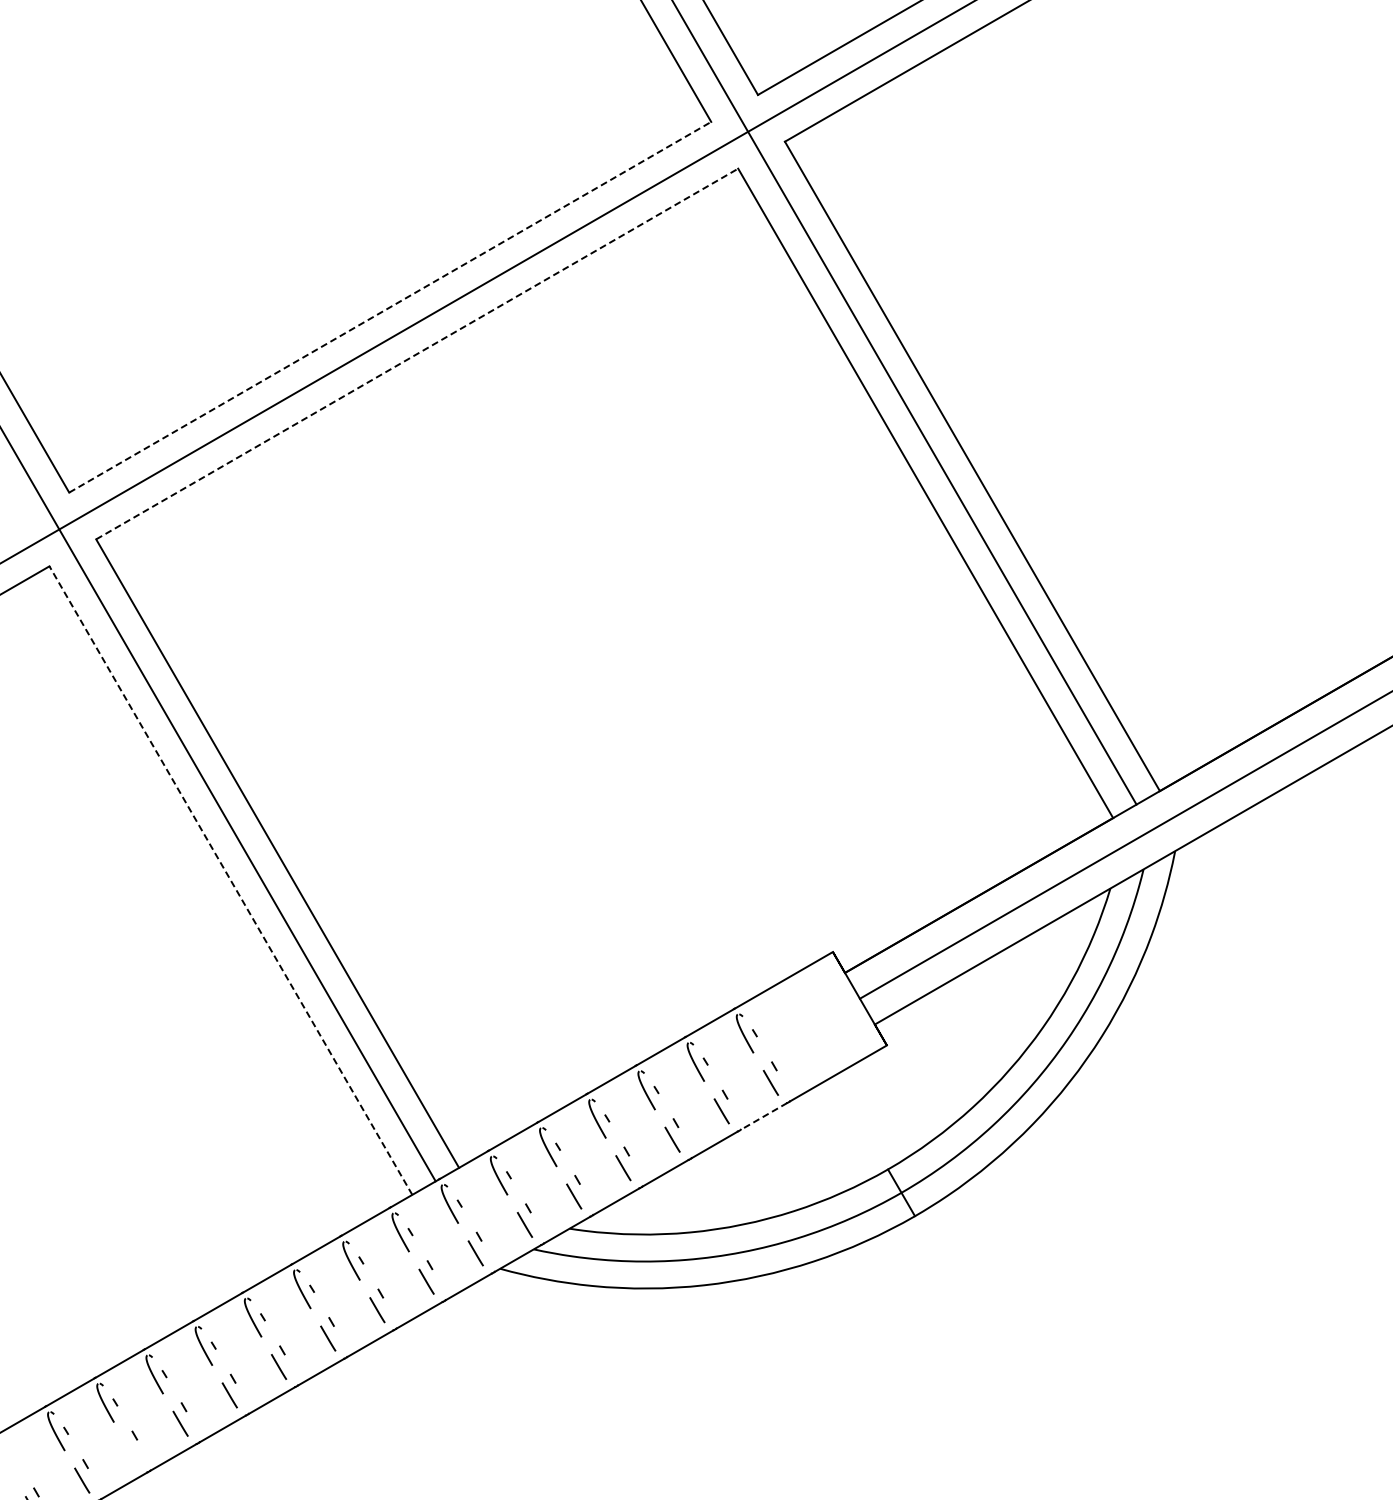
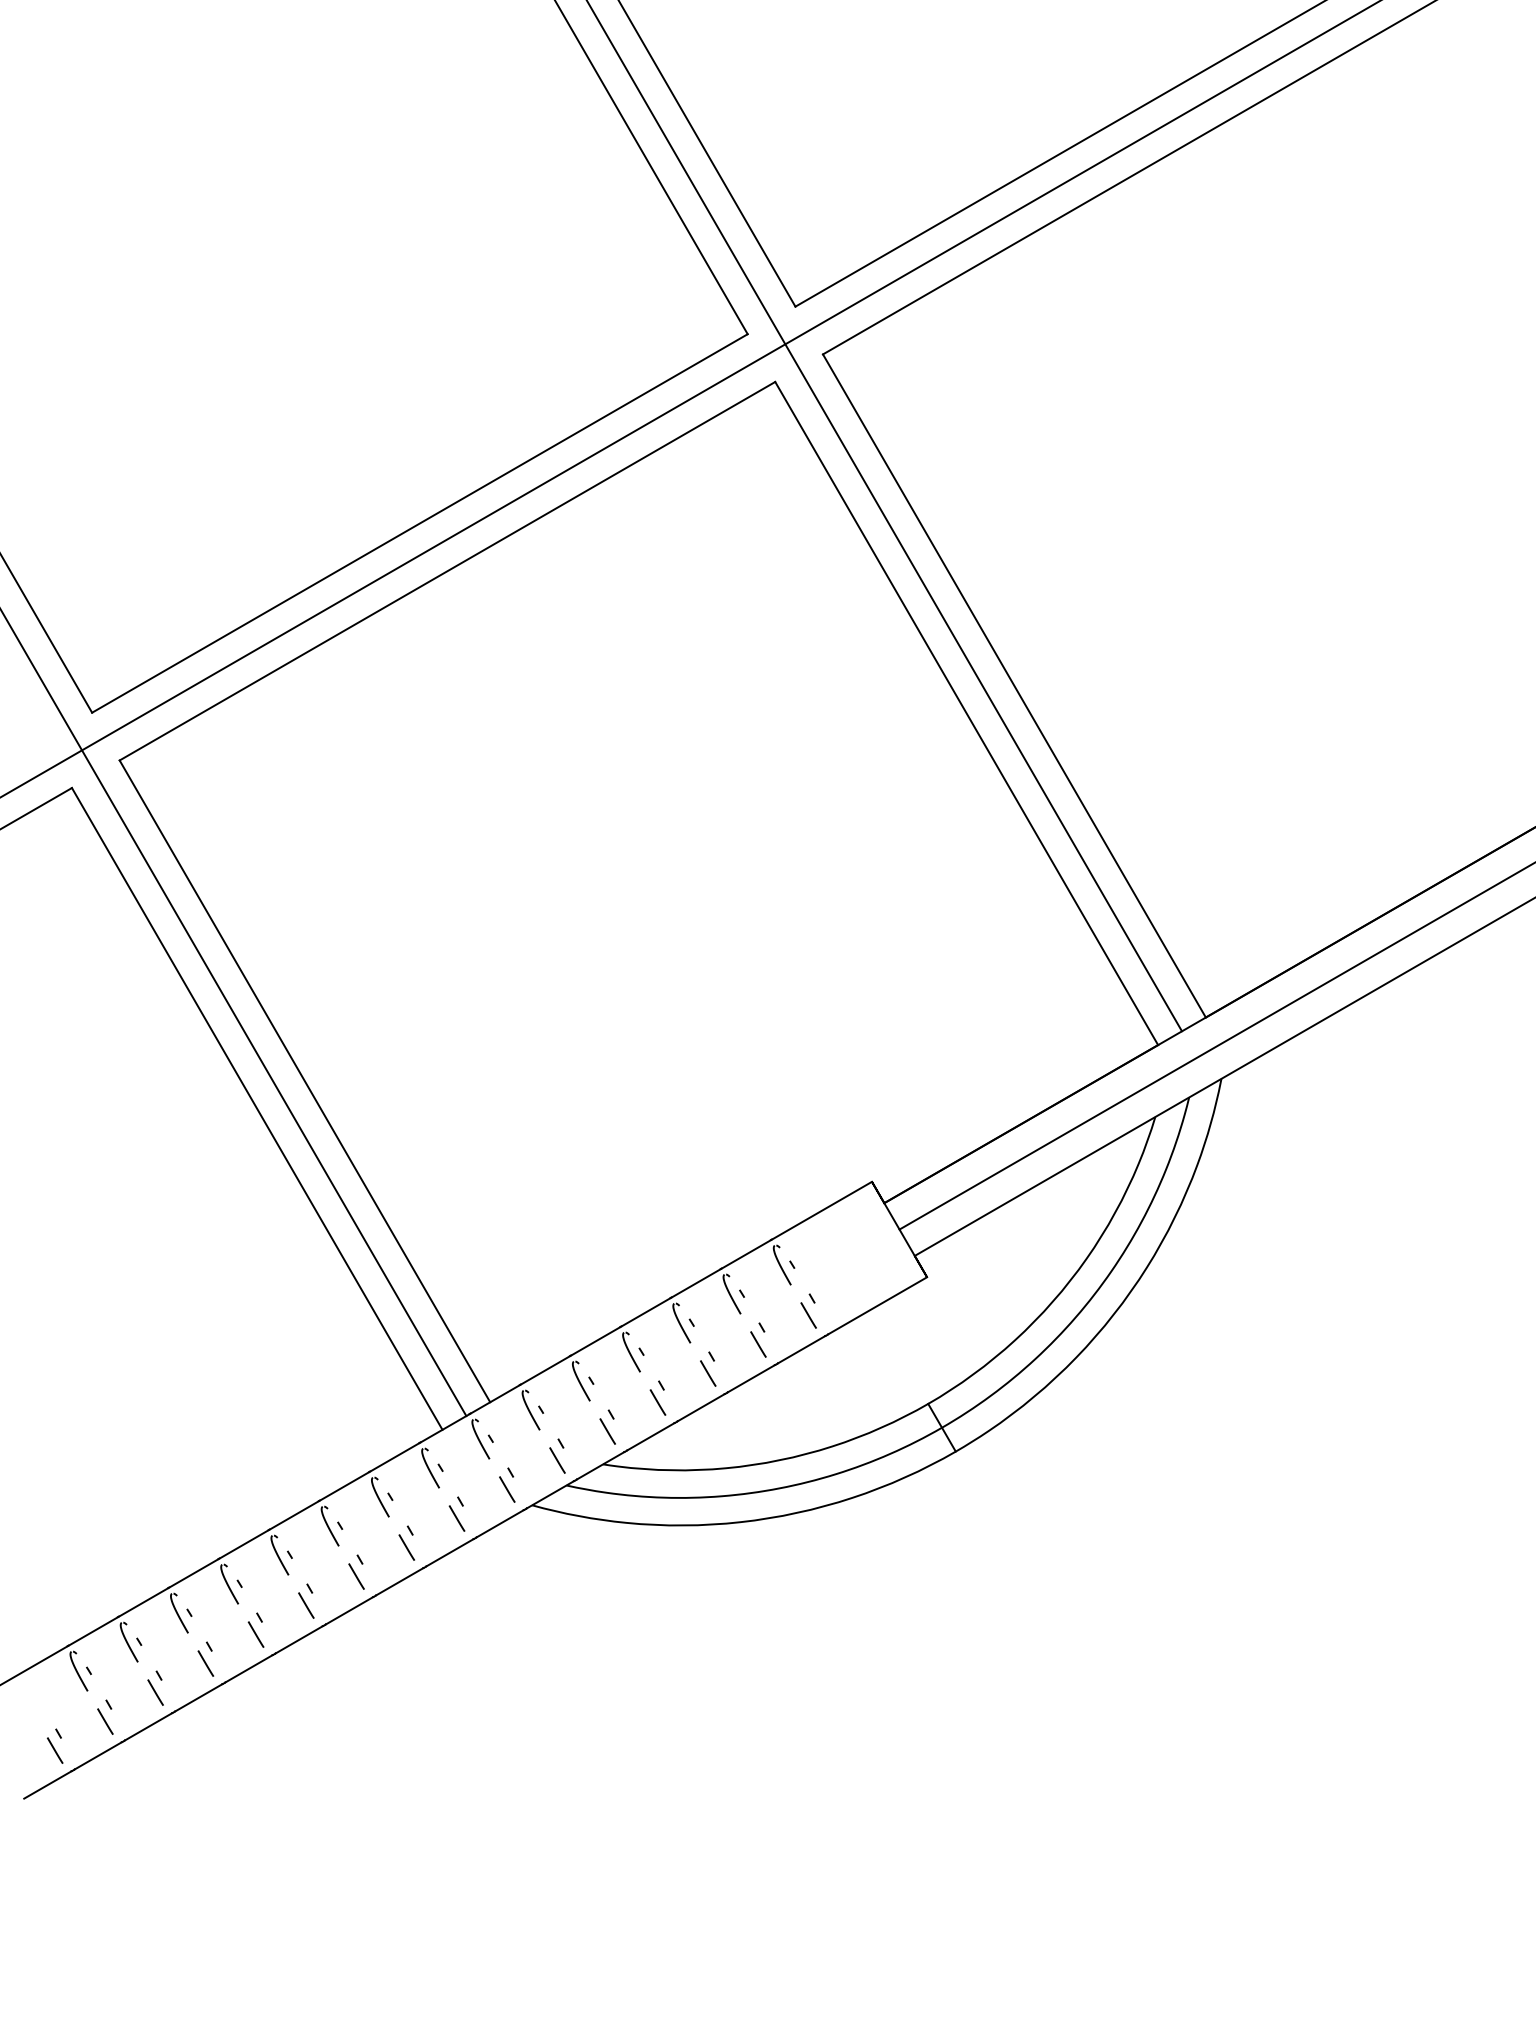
line: (389, 307) -> (419, 523), dashed -> solid
line: (417, 354) -> (447, 571), dashed -> solid
line: (231, 880) -> (257, 1108), dashed -> solid
line: (763, 1116) -> (801, 1349), dashed -> solid
line: (131, 1452) -> (155, 1692), added

